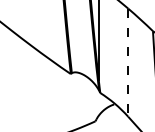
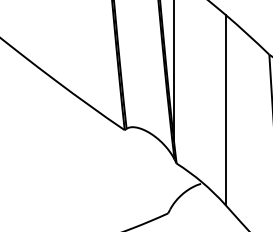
line: (128, 63) -> (226, 111), dashed -> solid

